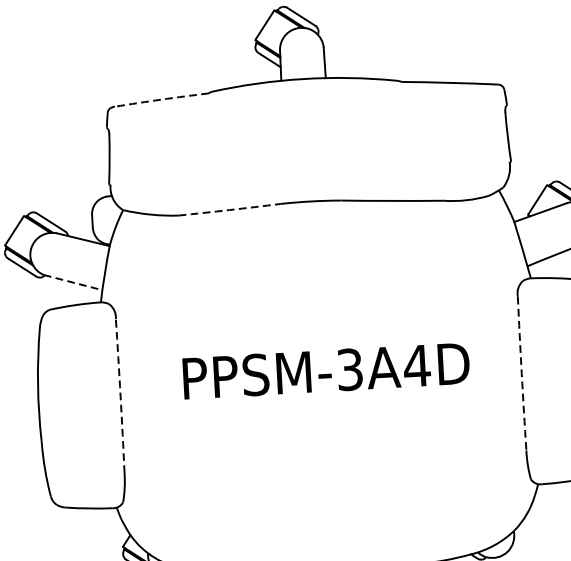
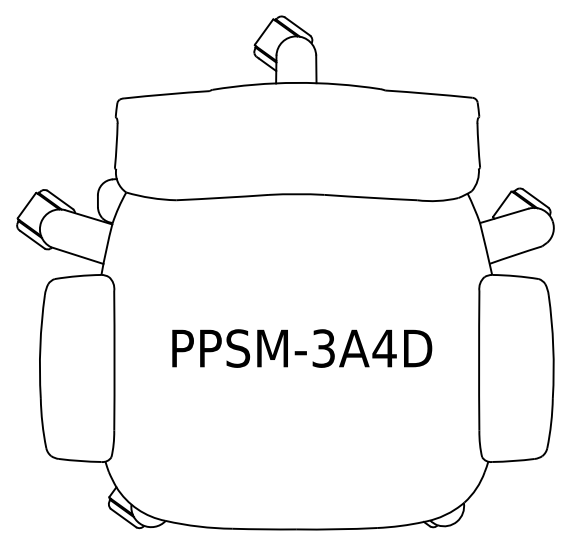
arc: (161, 99) -> (166, 94), dashed -> solid
arc: (229, 209) -> (222, 197), dashed -> solid
line: (73, 282) -> (77, 255), dashed -> solid
arc: (522, 373) -> (479, 360), dashed -> solid
arc: (120, 395) -> (114, 360), dashed -> solid

